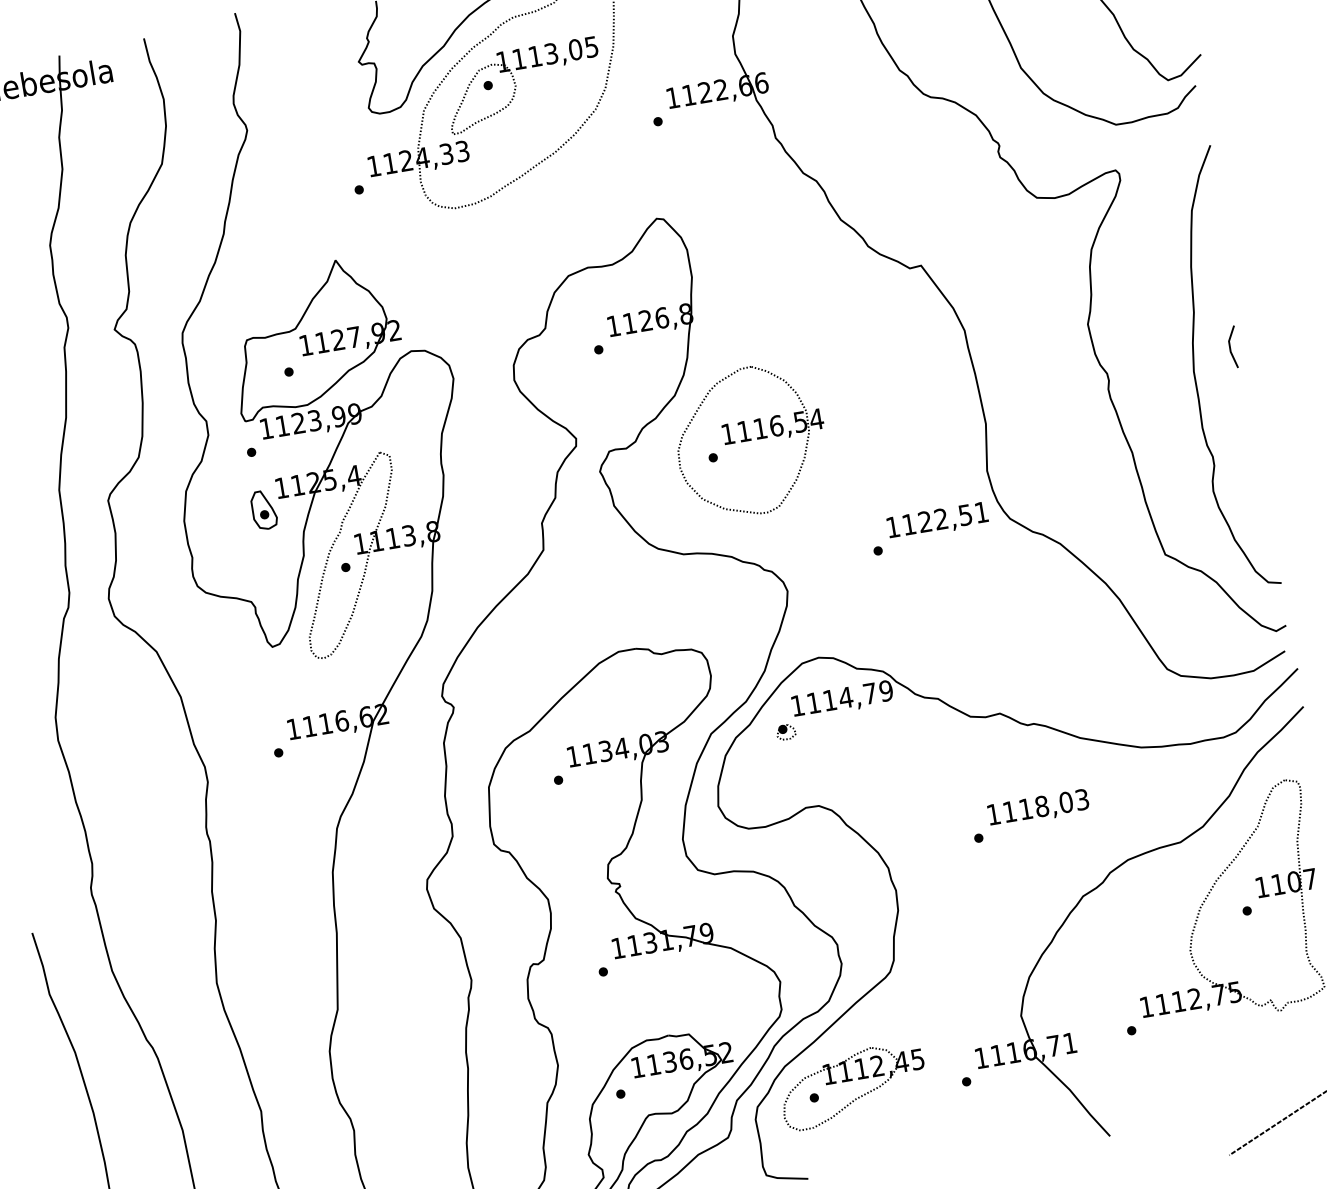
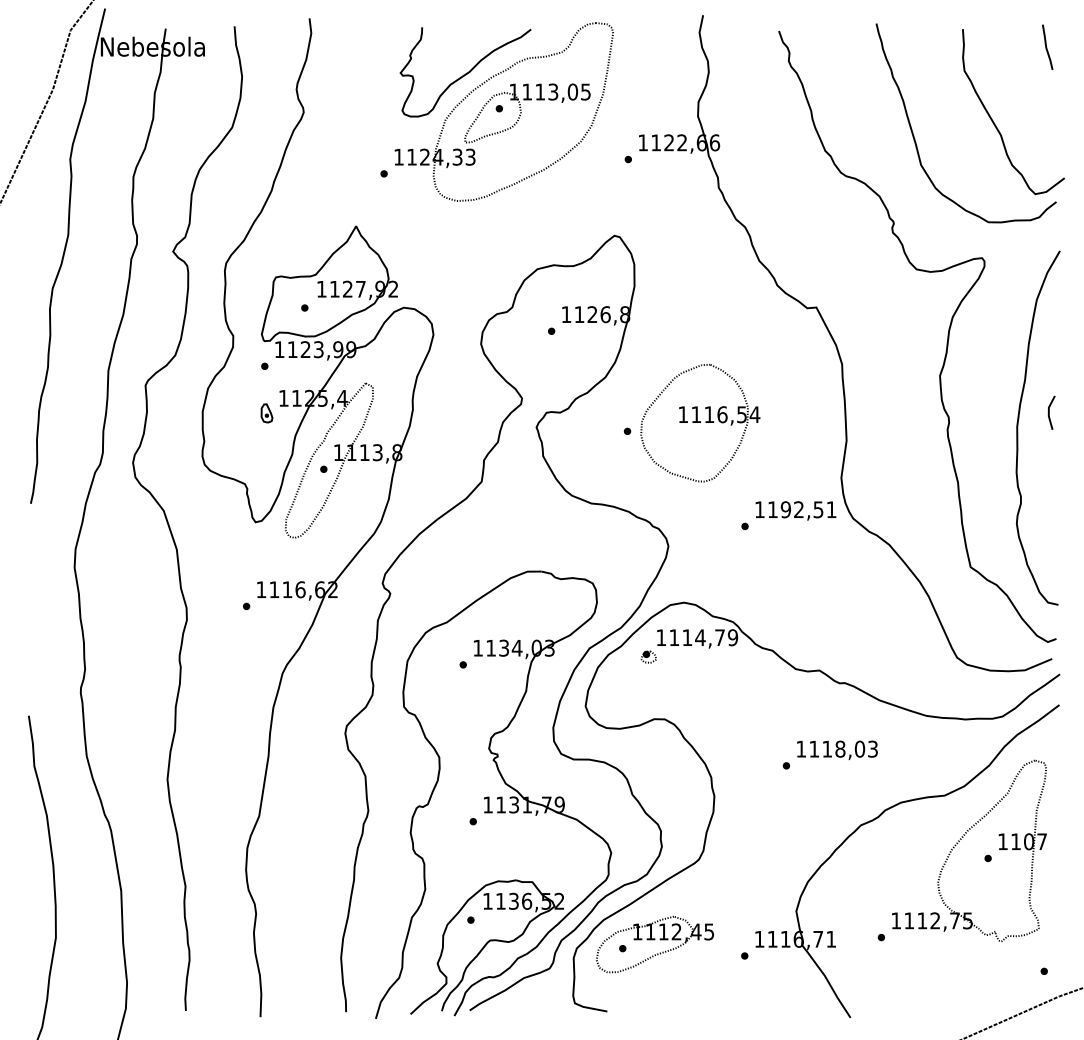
part: (750, 440) -> (700, 422), moved
part: (263, 510) -> (266, 413), size x0.6
text: (924, 521) -> (785, 509), 1122,51 -> 1192,51

